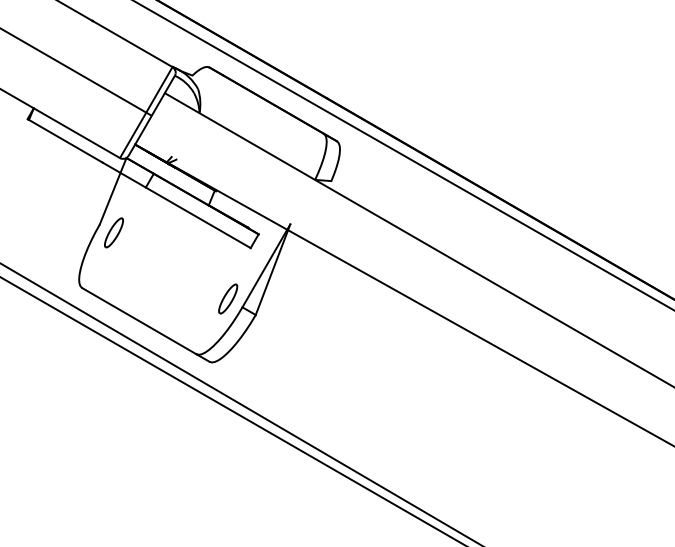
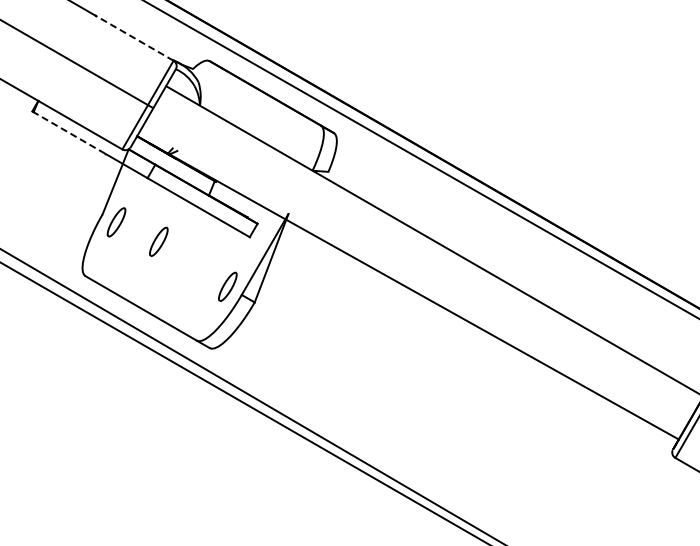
line: (132, 43) -> (134, 37), solid -> dashed
line: (64, 140) -> (68, 132), solid -> dashed
part: (157, 252) -> (158, 241), added

